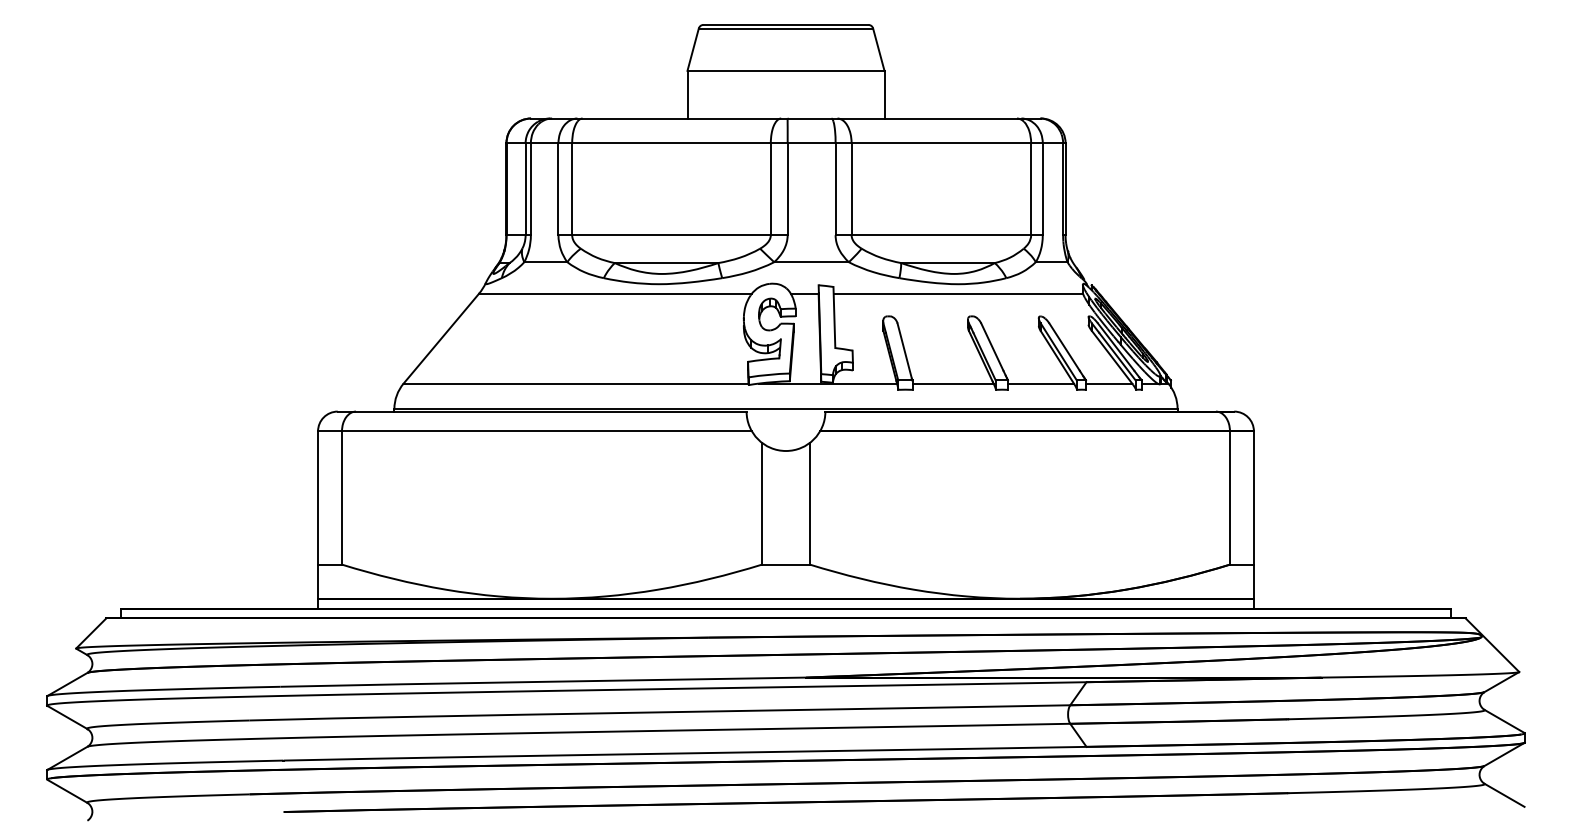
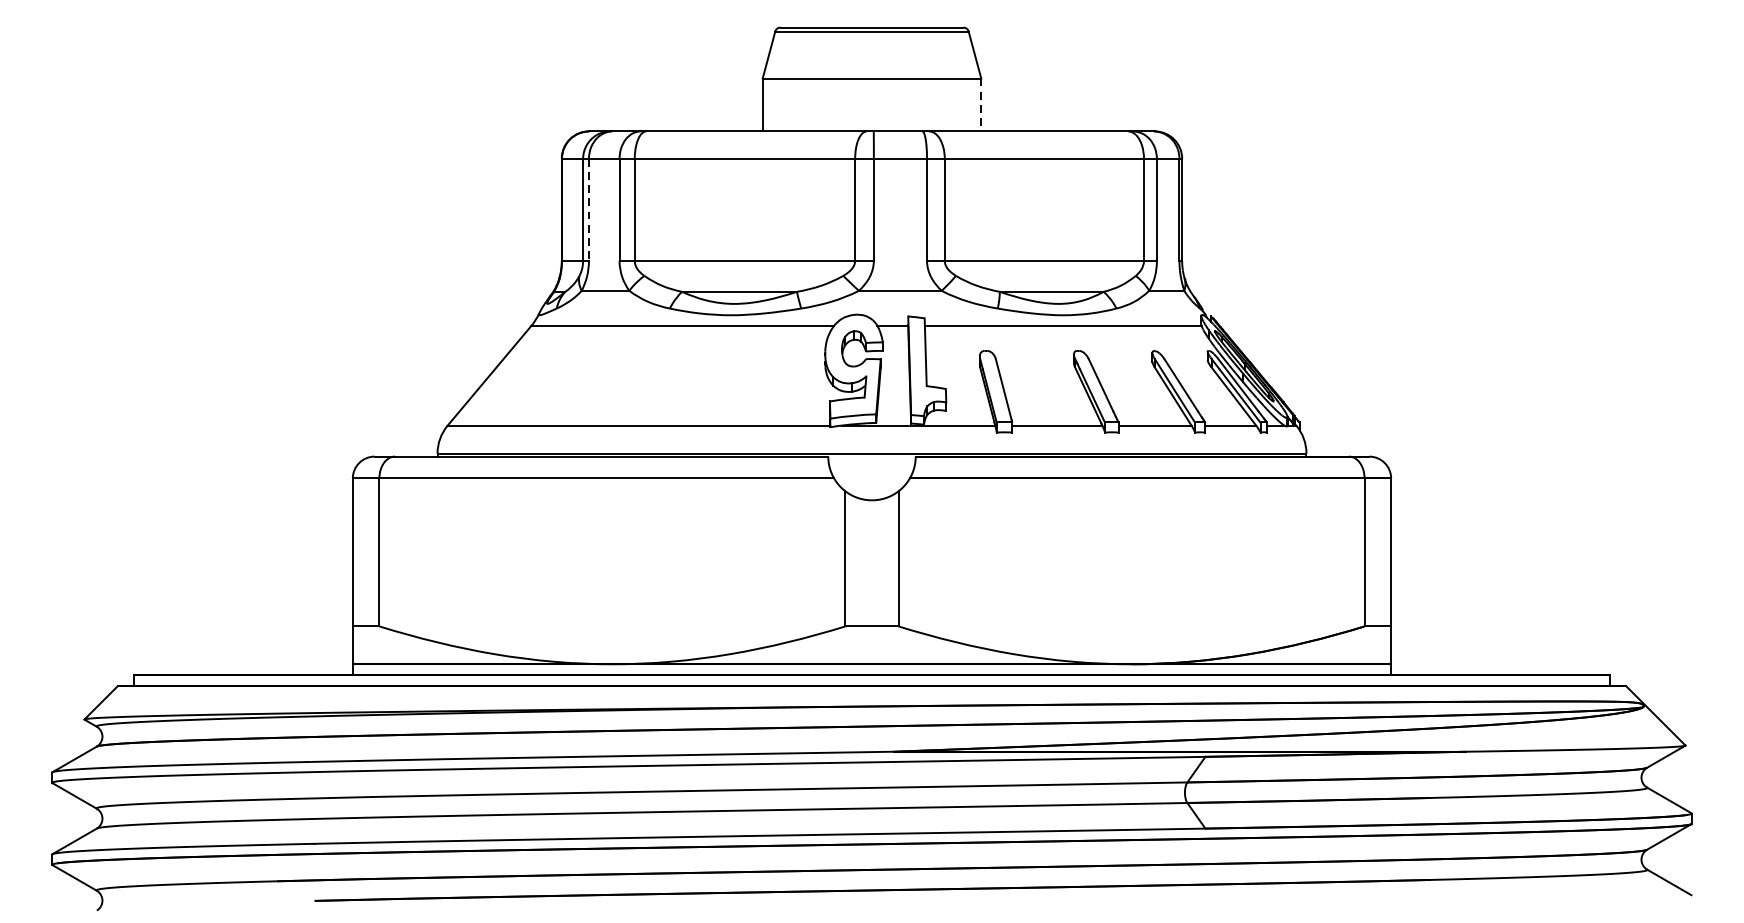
line: (884, 94) -> (981, 104), solid -> dashed
line: (530, 189) -> (588, 210), solid -> dashed

